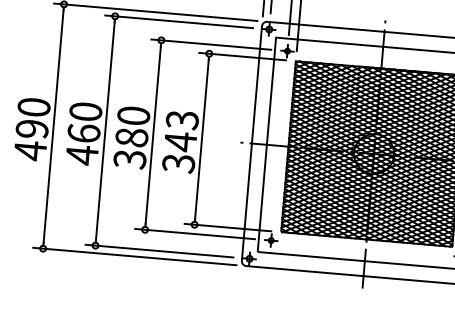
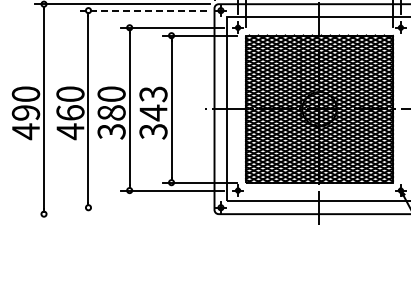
line: (179, 21) -> (143, 10), solid -> dashed
line: (159, 250) -> (143, 207), removed
line: (134, 256) -> (122, 214), removed

